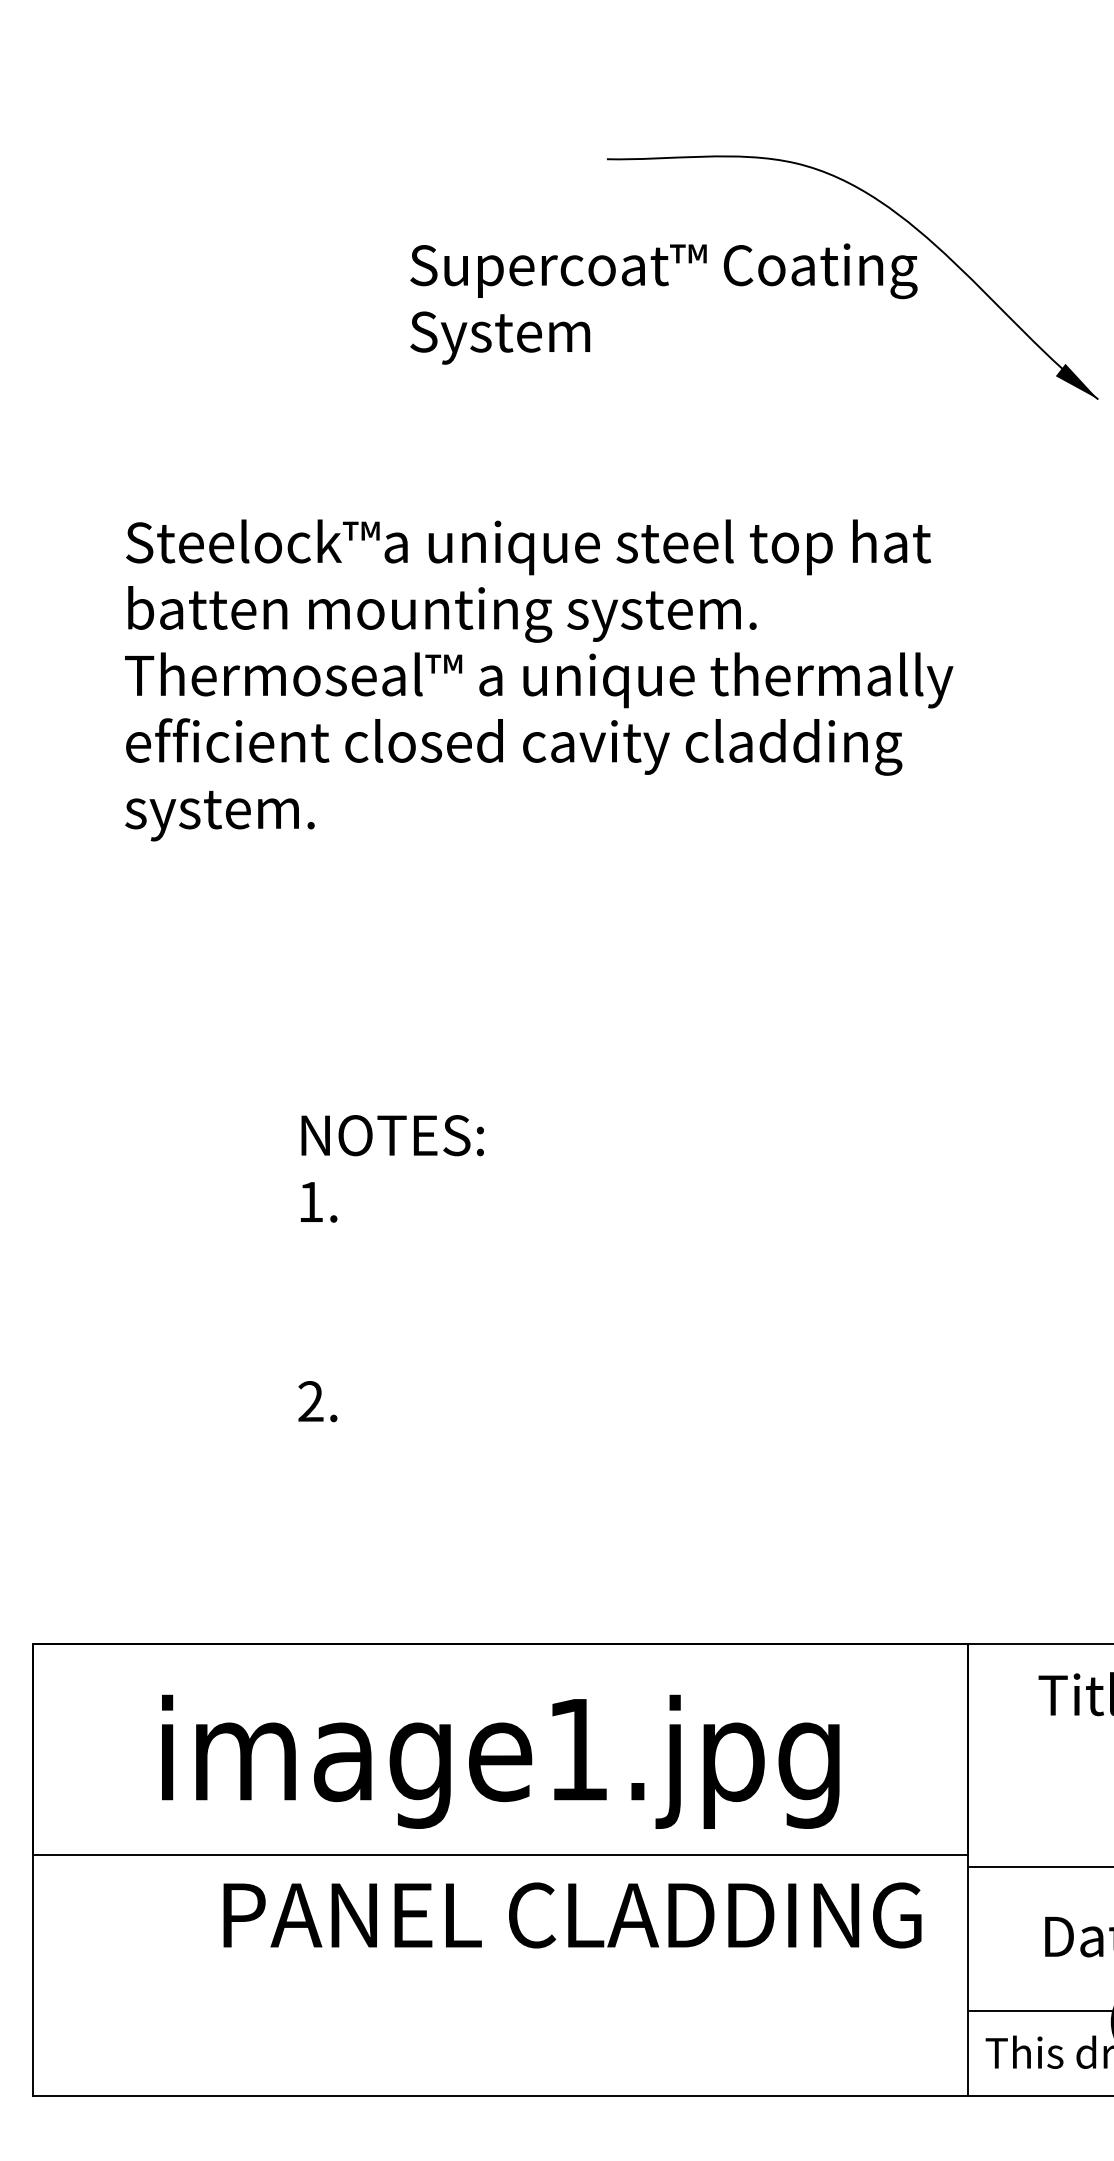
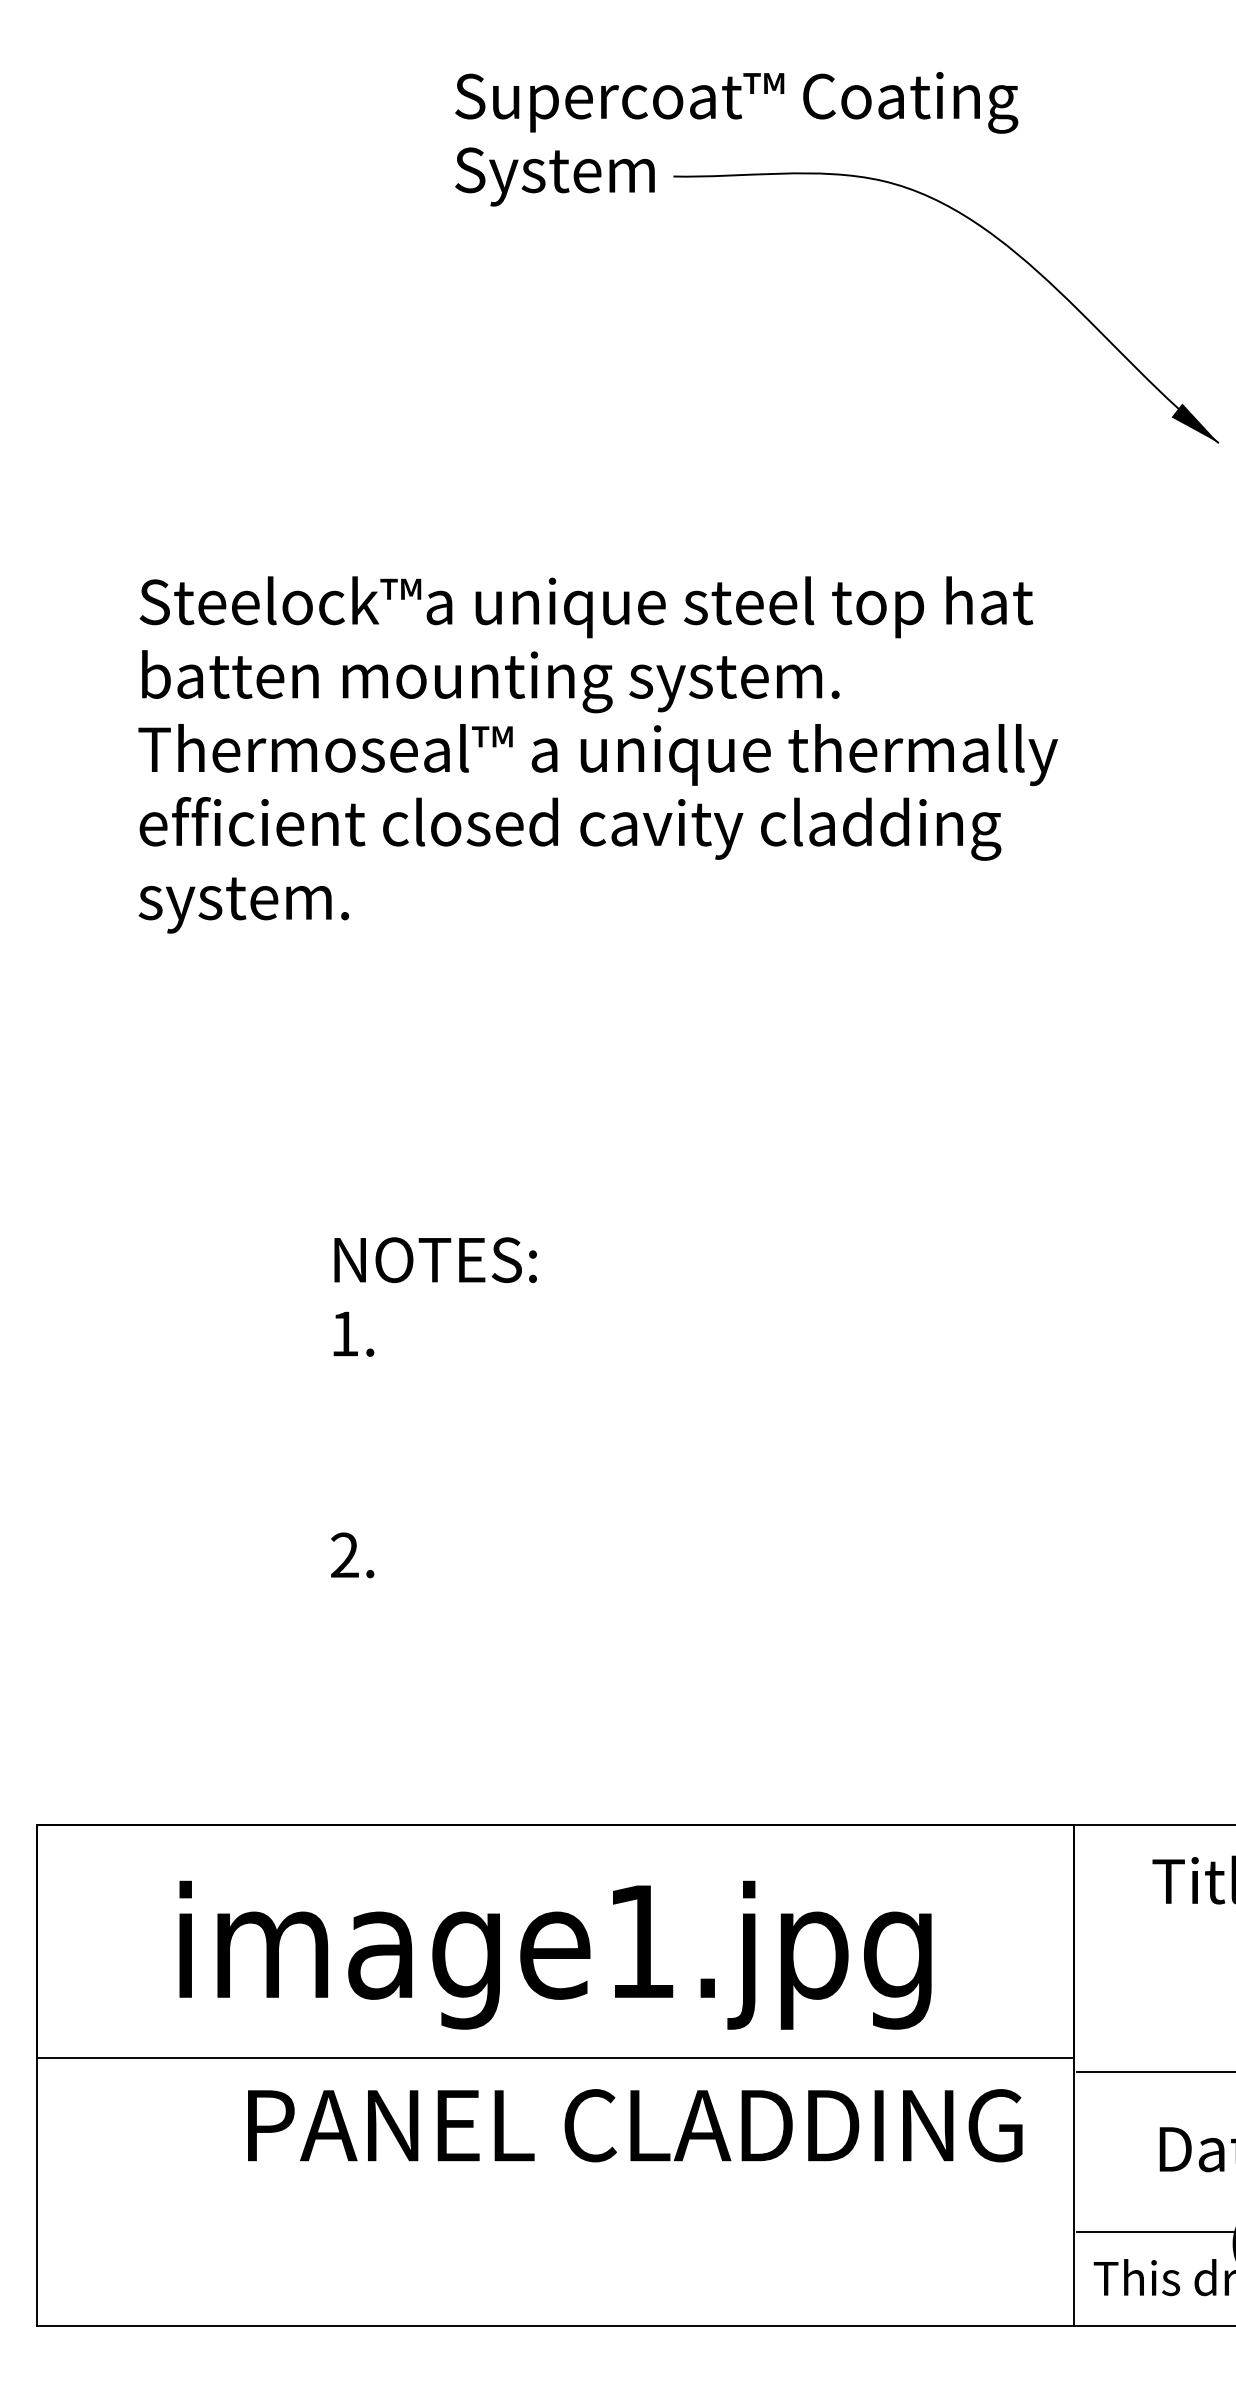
text: (663, 304) -> (736, 139), moved

